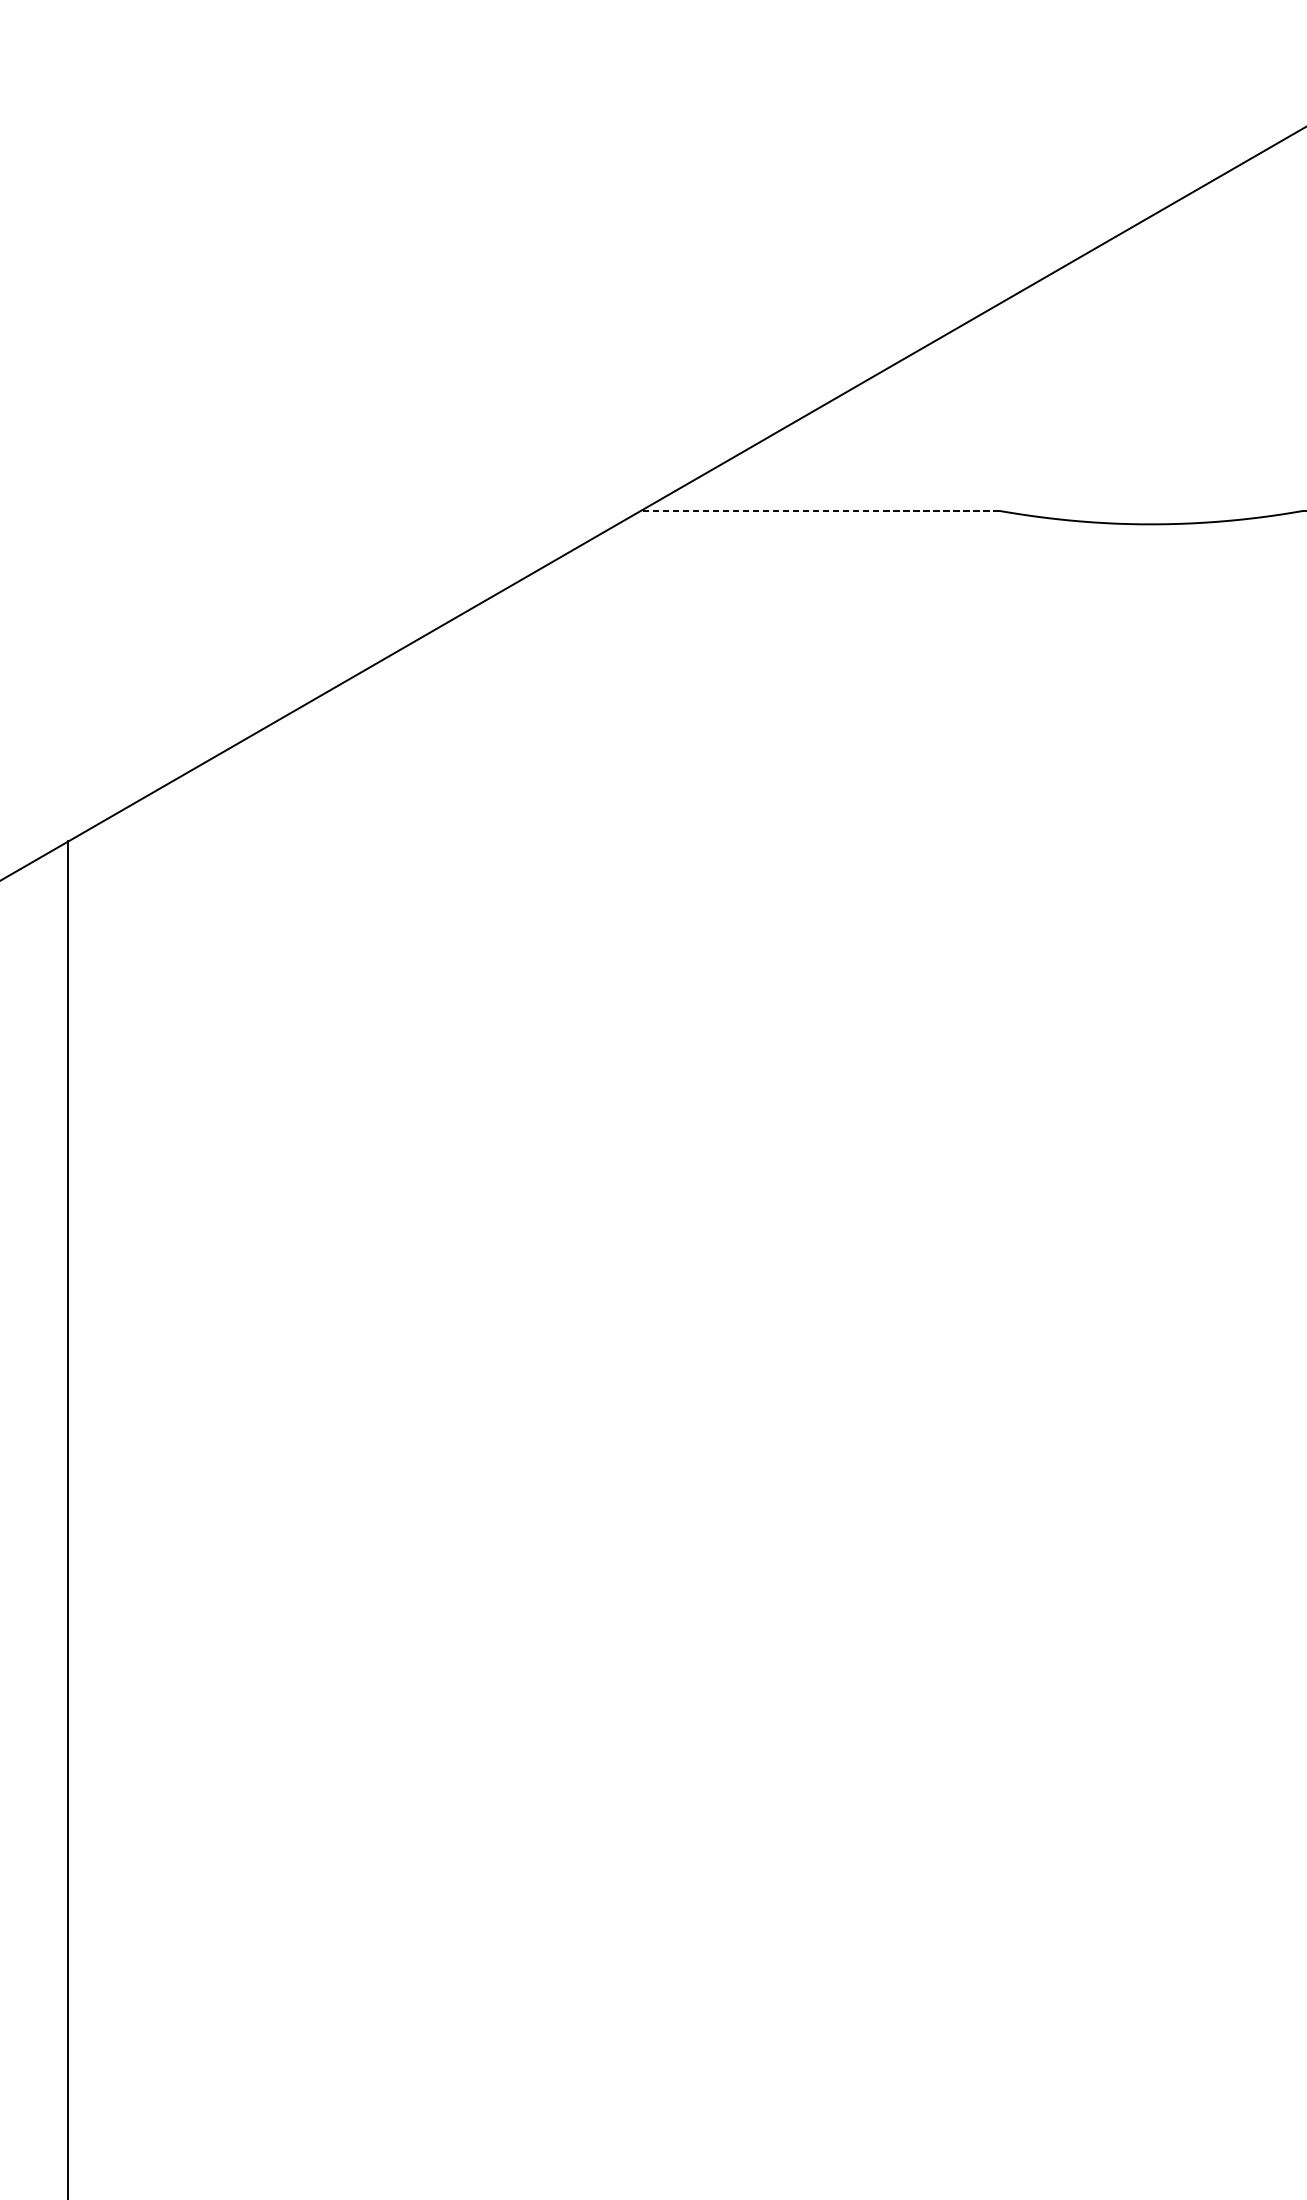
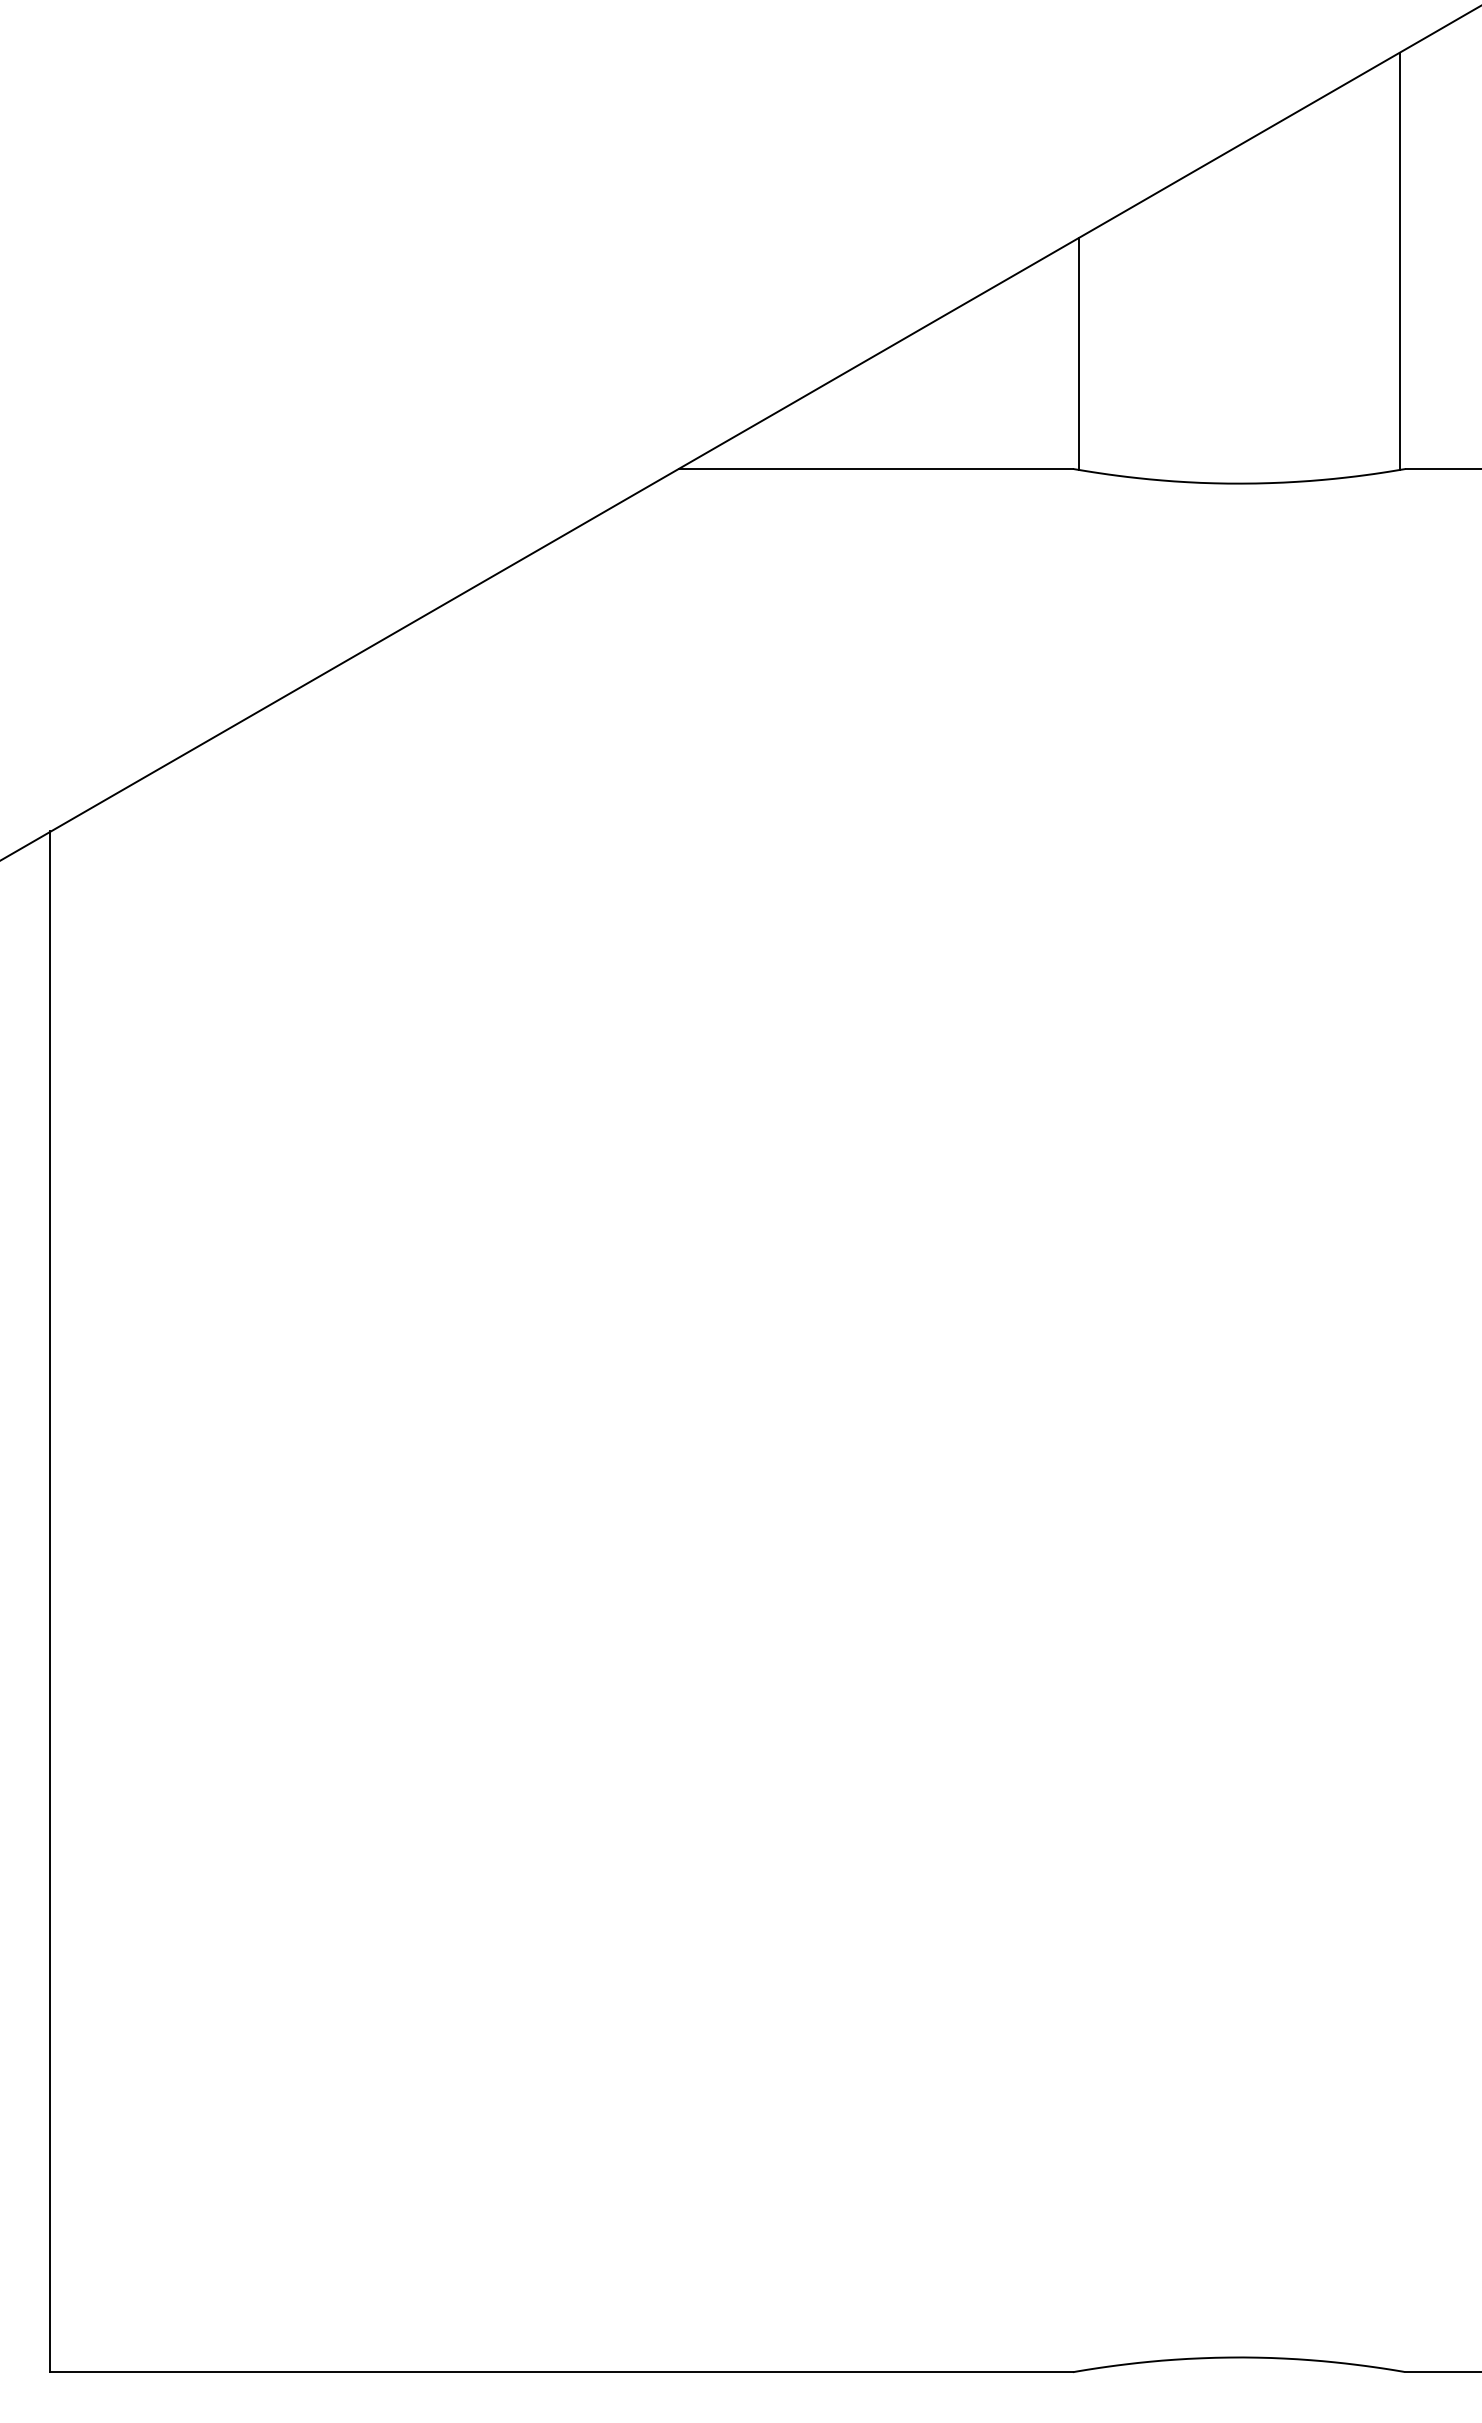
line: (1297, 322) -> (1399, 261), added
line: (1005, 405) -> (1079, 353), added
line: (819, 510) -> (875, 468), dashed -> solid

